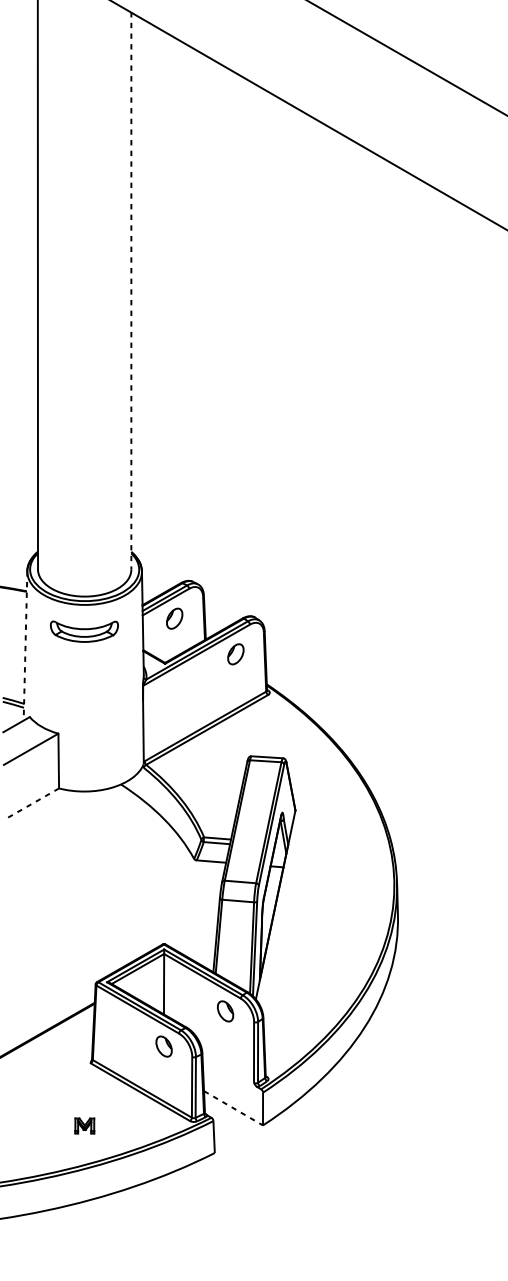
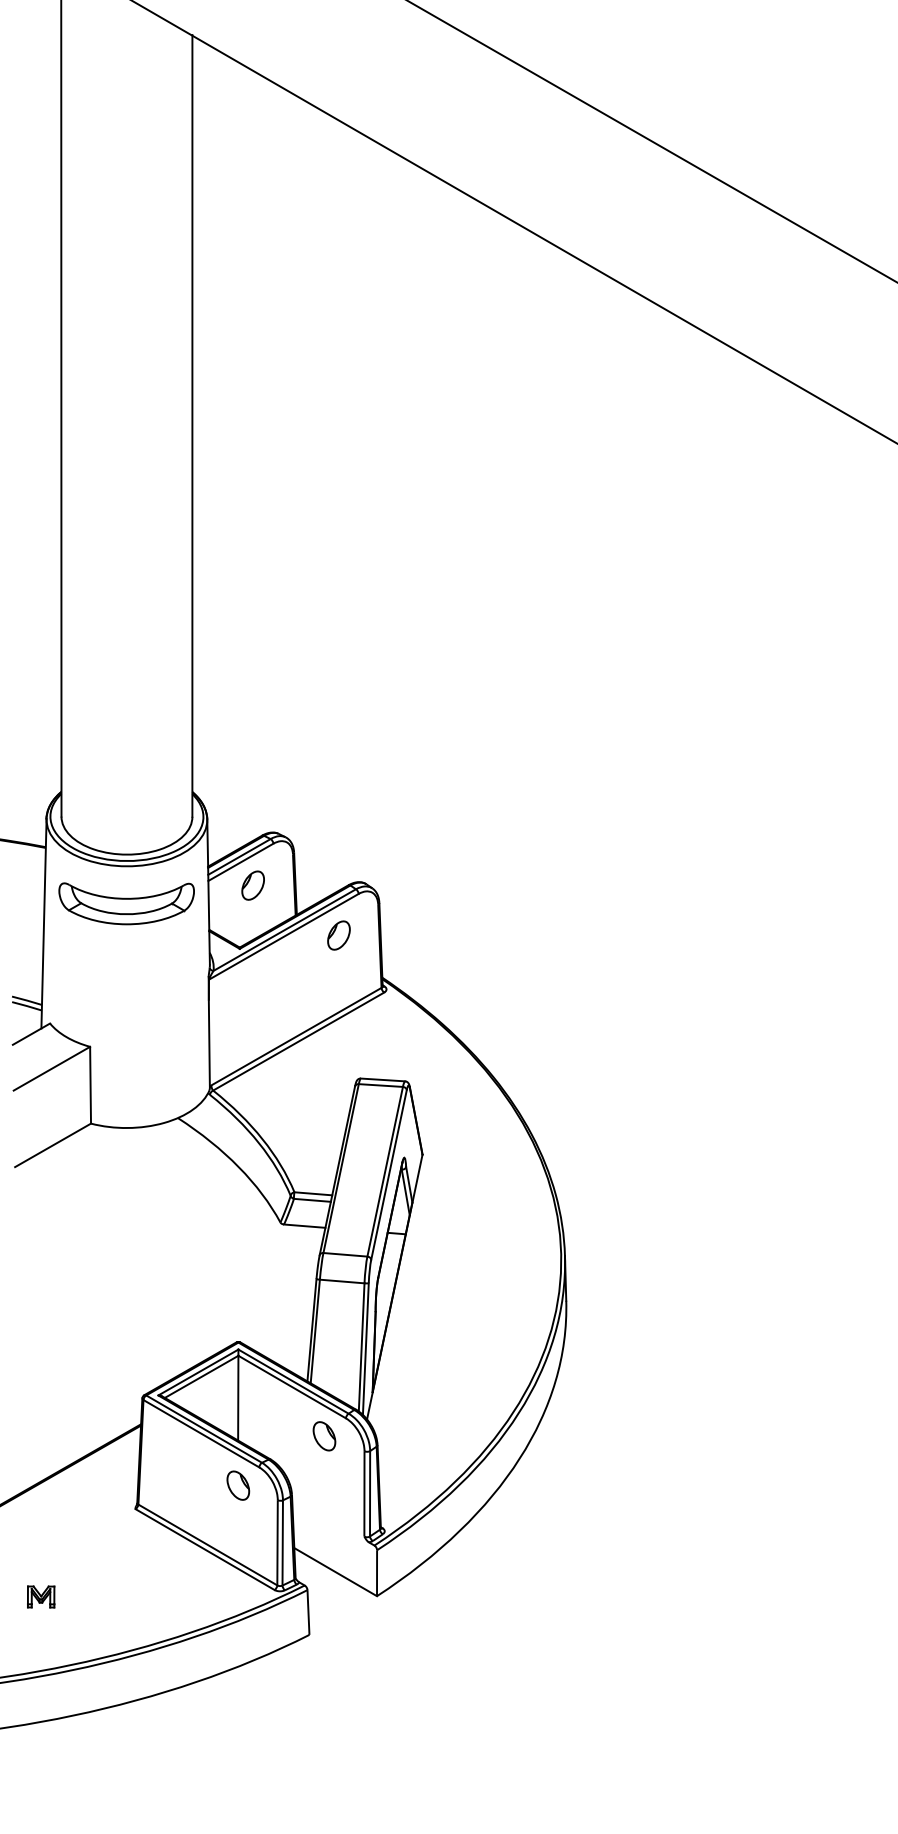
line: (131, 290) -> (192, 425), dashed -> solid
part: (84, 631) -> (126, 903), size x1.43
line: (25, 645) -> (44, 923), dashed -> solid
line: (32, 804) -> (53, 1145), dashed -> solid
line: (233, 1108) -> (335, 1572), dashed -> solid
part: (85, 1125) -> (41, 1596), moved

